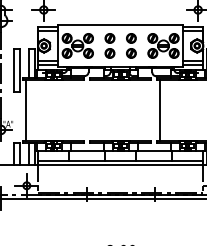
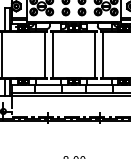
line: (81, 109) -> (44, 54), added
line: (92, 109) -> (52, 54), added
line: (148, 109) -> (94, 54), added

